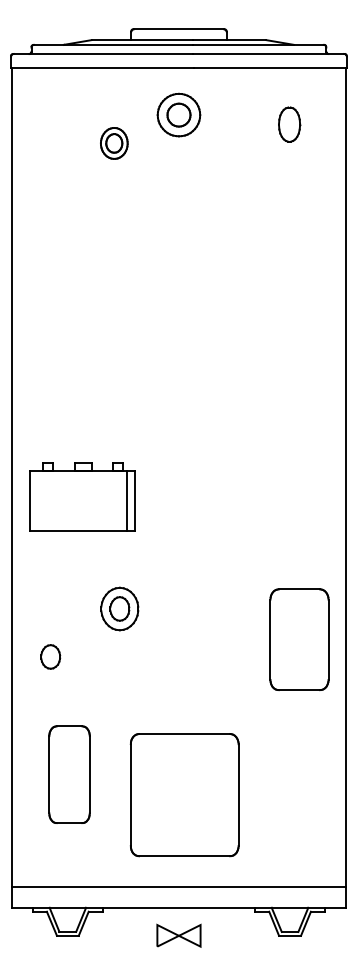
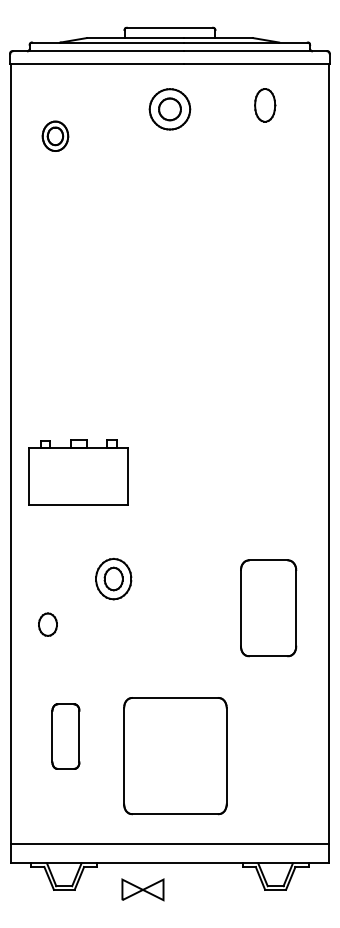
part: (289, 124) -> (265, 105), moved
part: (114, 142) -> (55, 135), moved
line: (126, 501) -> (120, 476), removed
part: (299, 639) -> (268, 608), moved
part: (69, 774) -> (65, 736), size x0.7
part: (178, 935) -> (142, 889), moved

